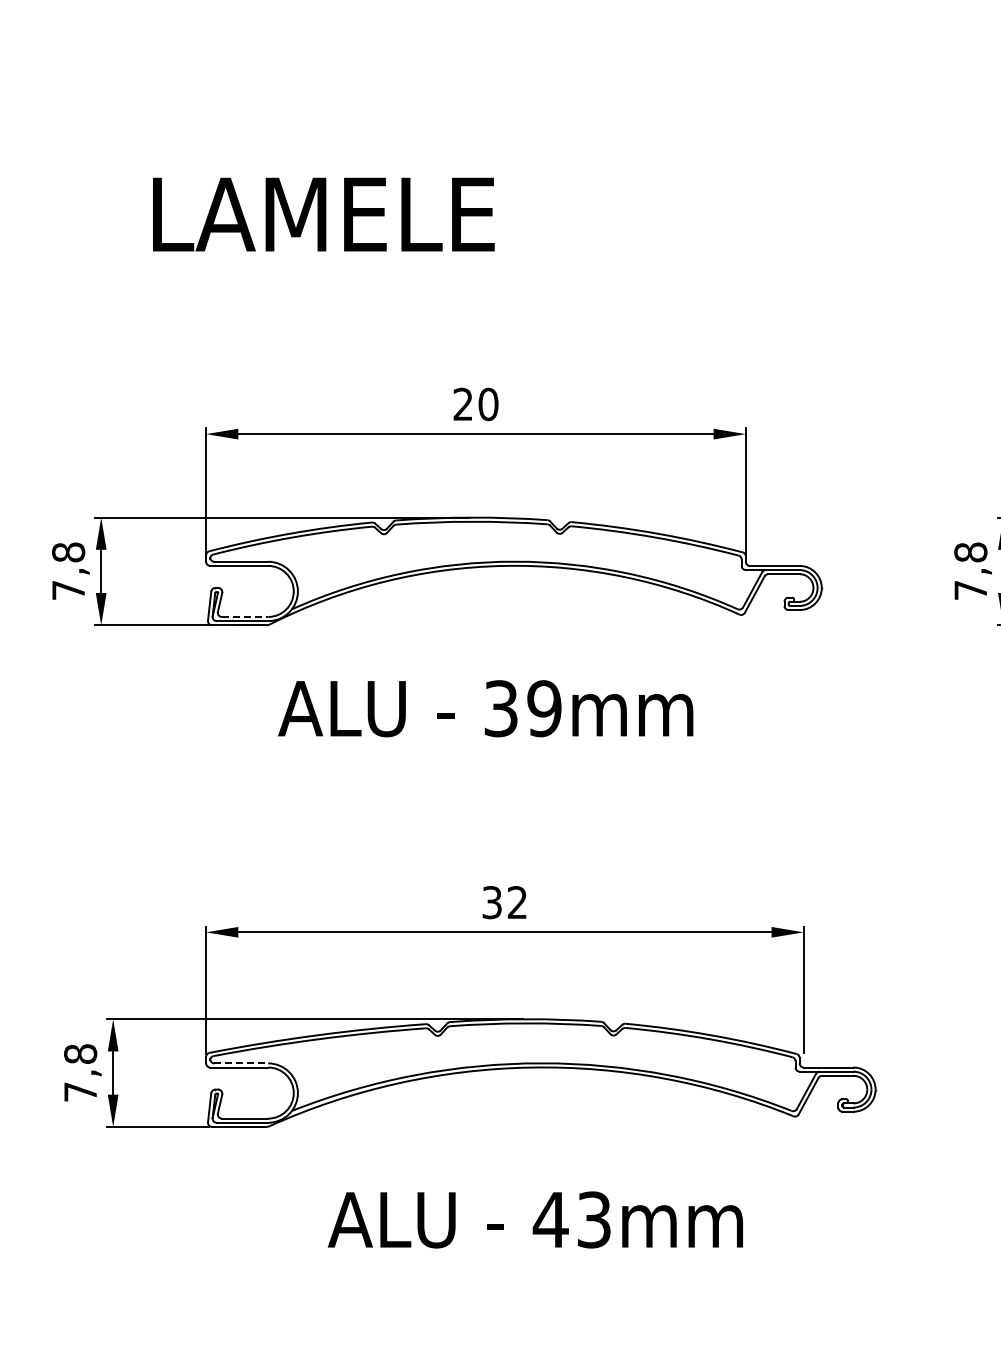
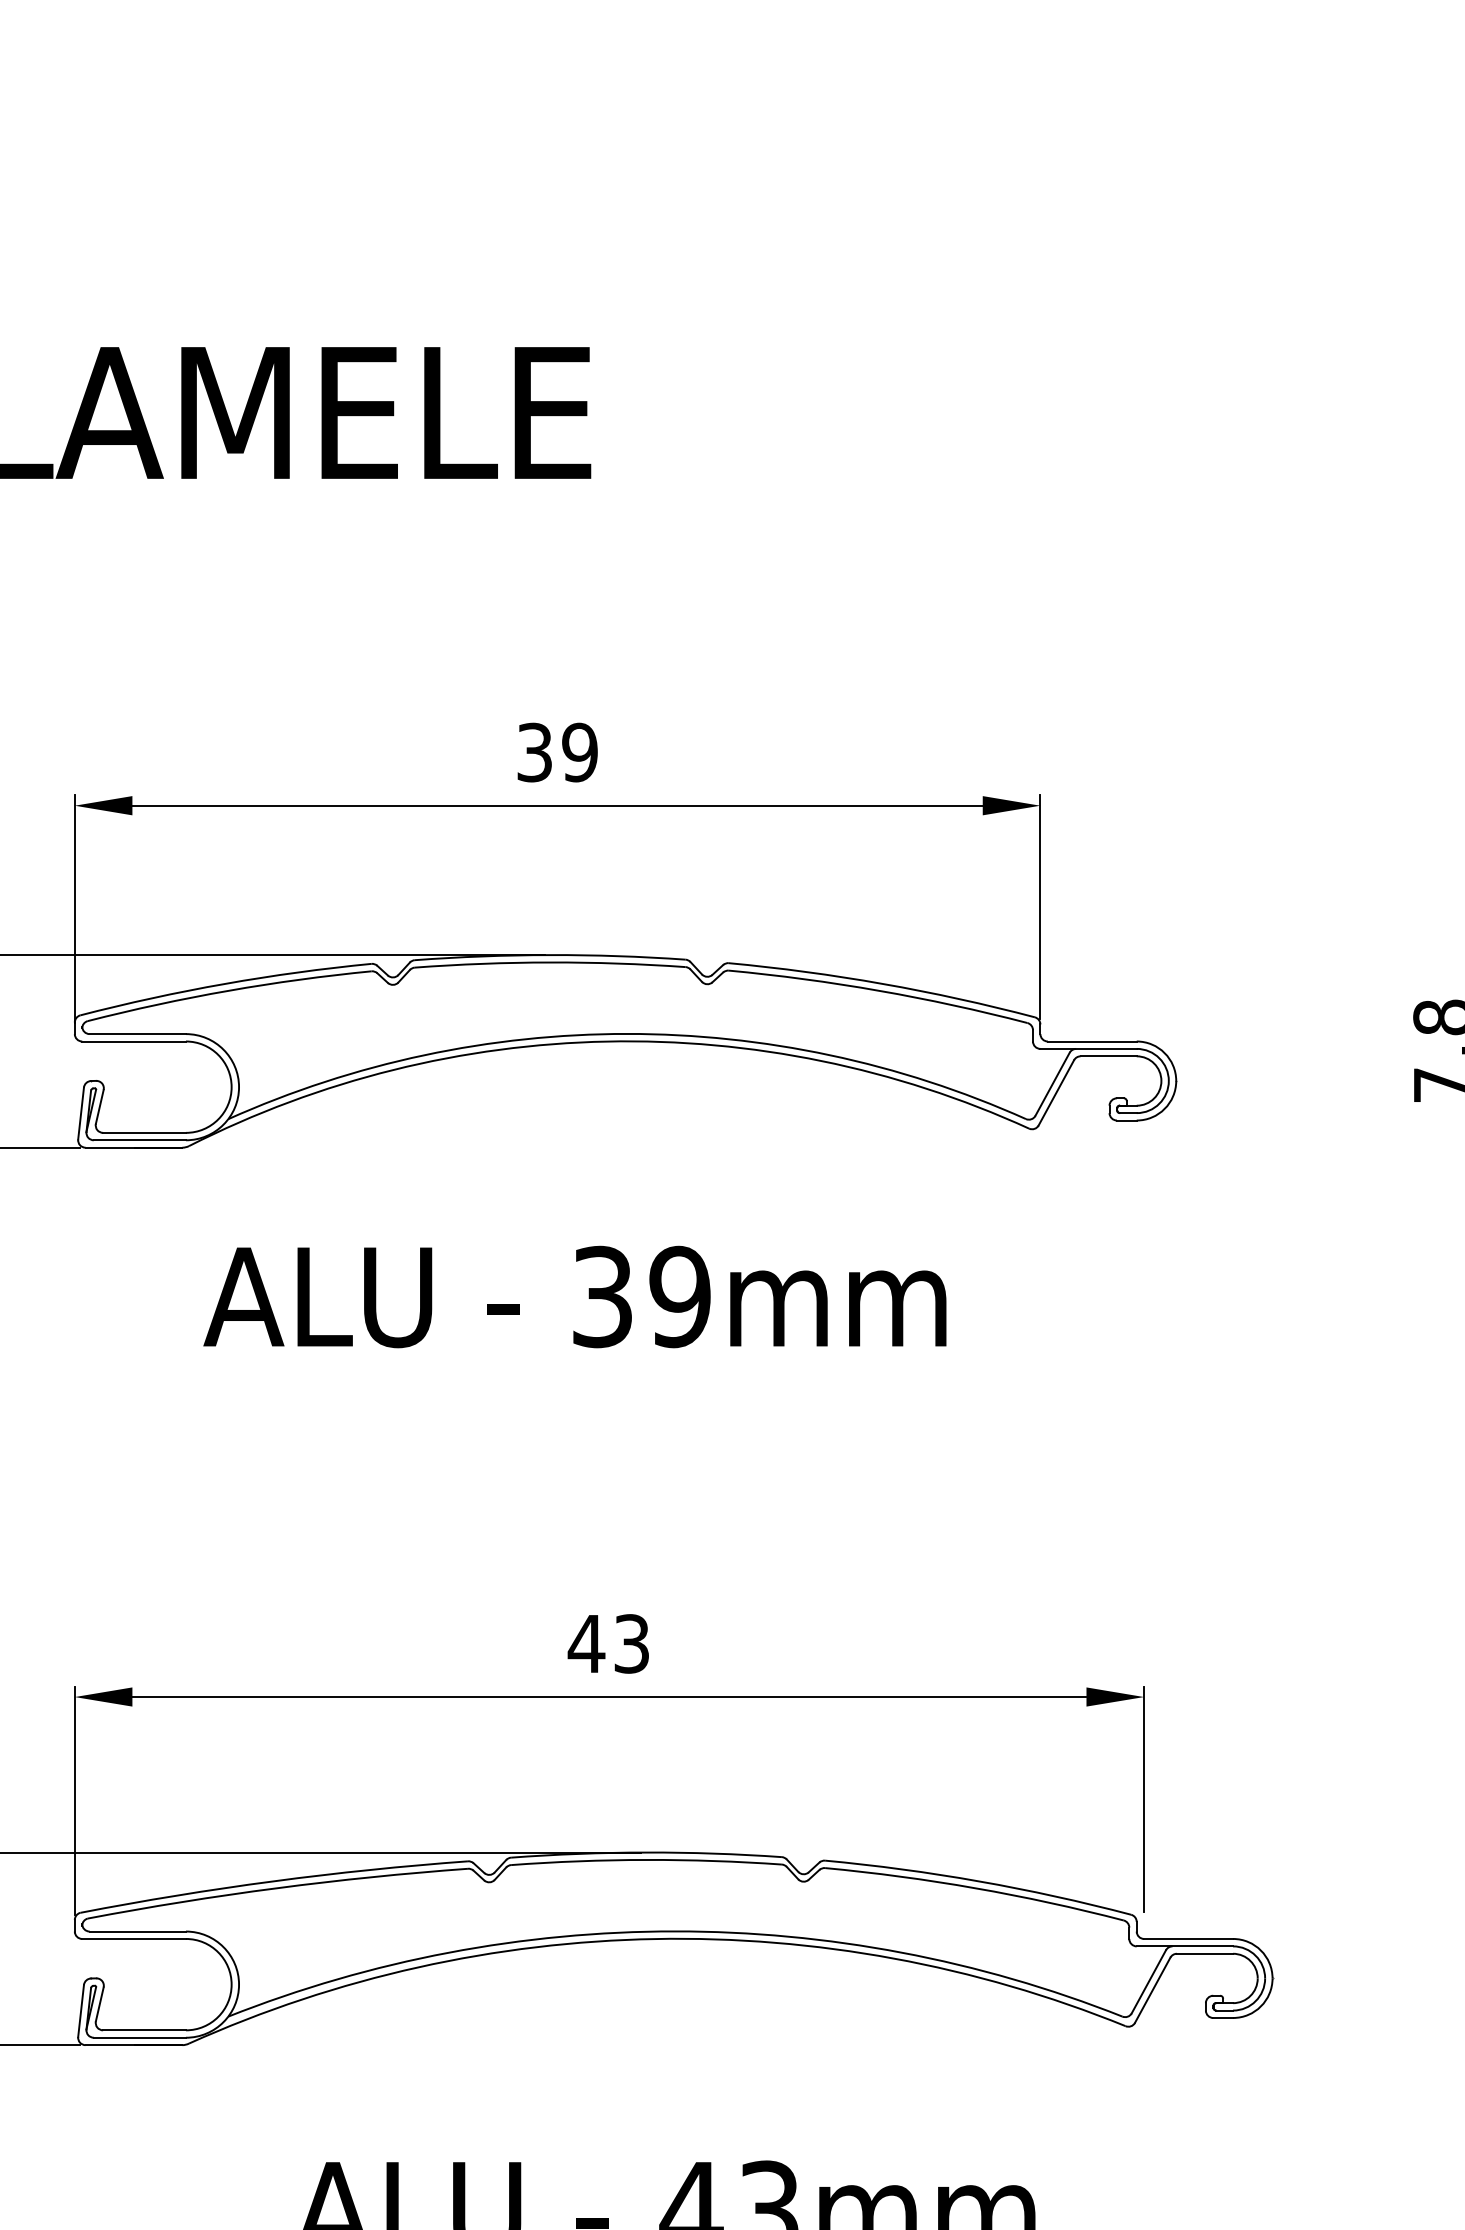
text: (475, 404) -> (556, 752), 20 -> 39
line: (245, 616) -> (145, 1131), dashed -> solid
text: (503, 902) -> (606, 1643), 32 -> 43
line: (241, 1063) -> (138, 1931), dashed -> solid

